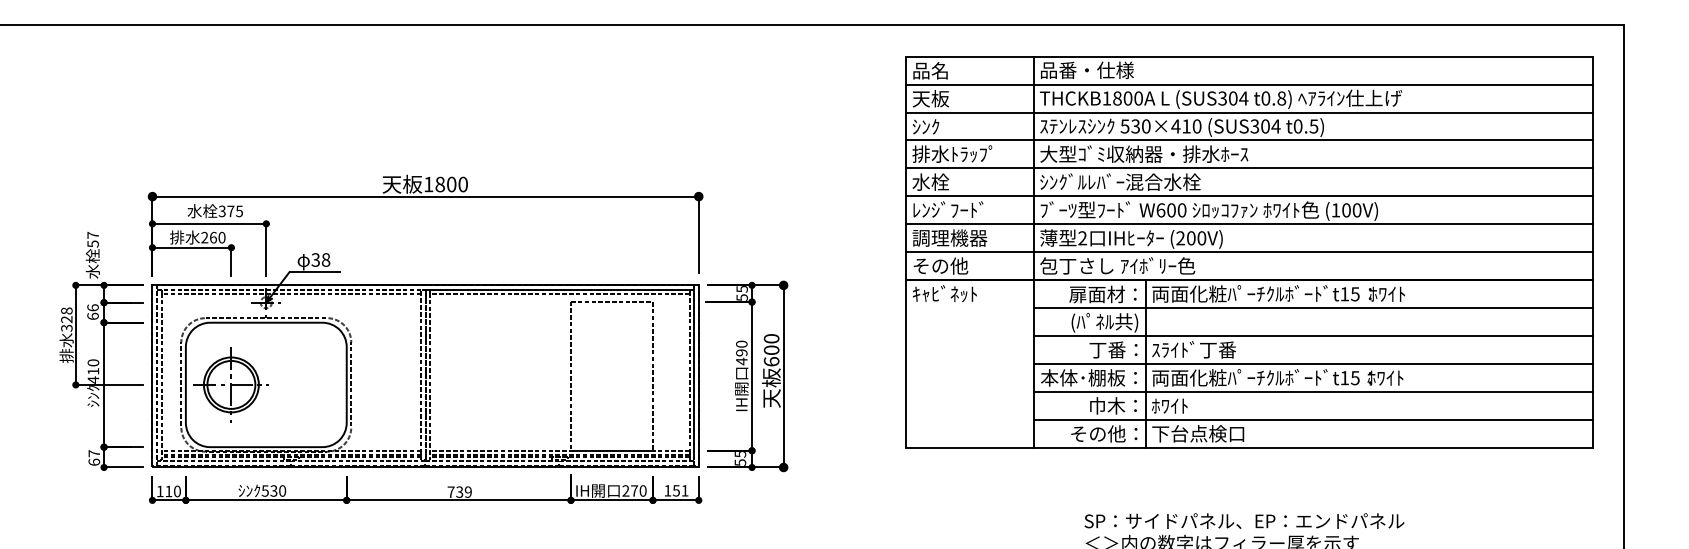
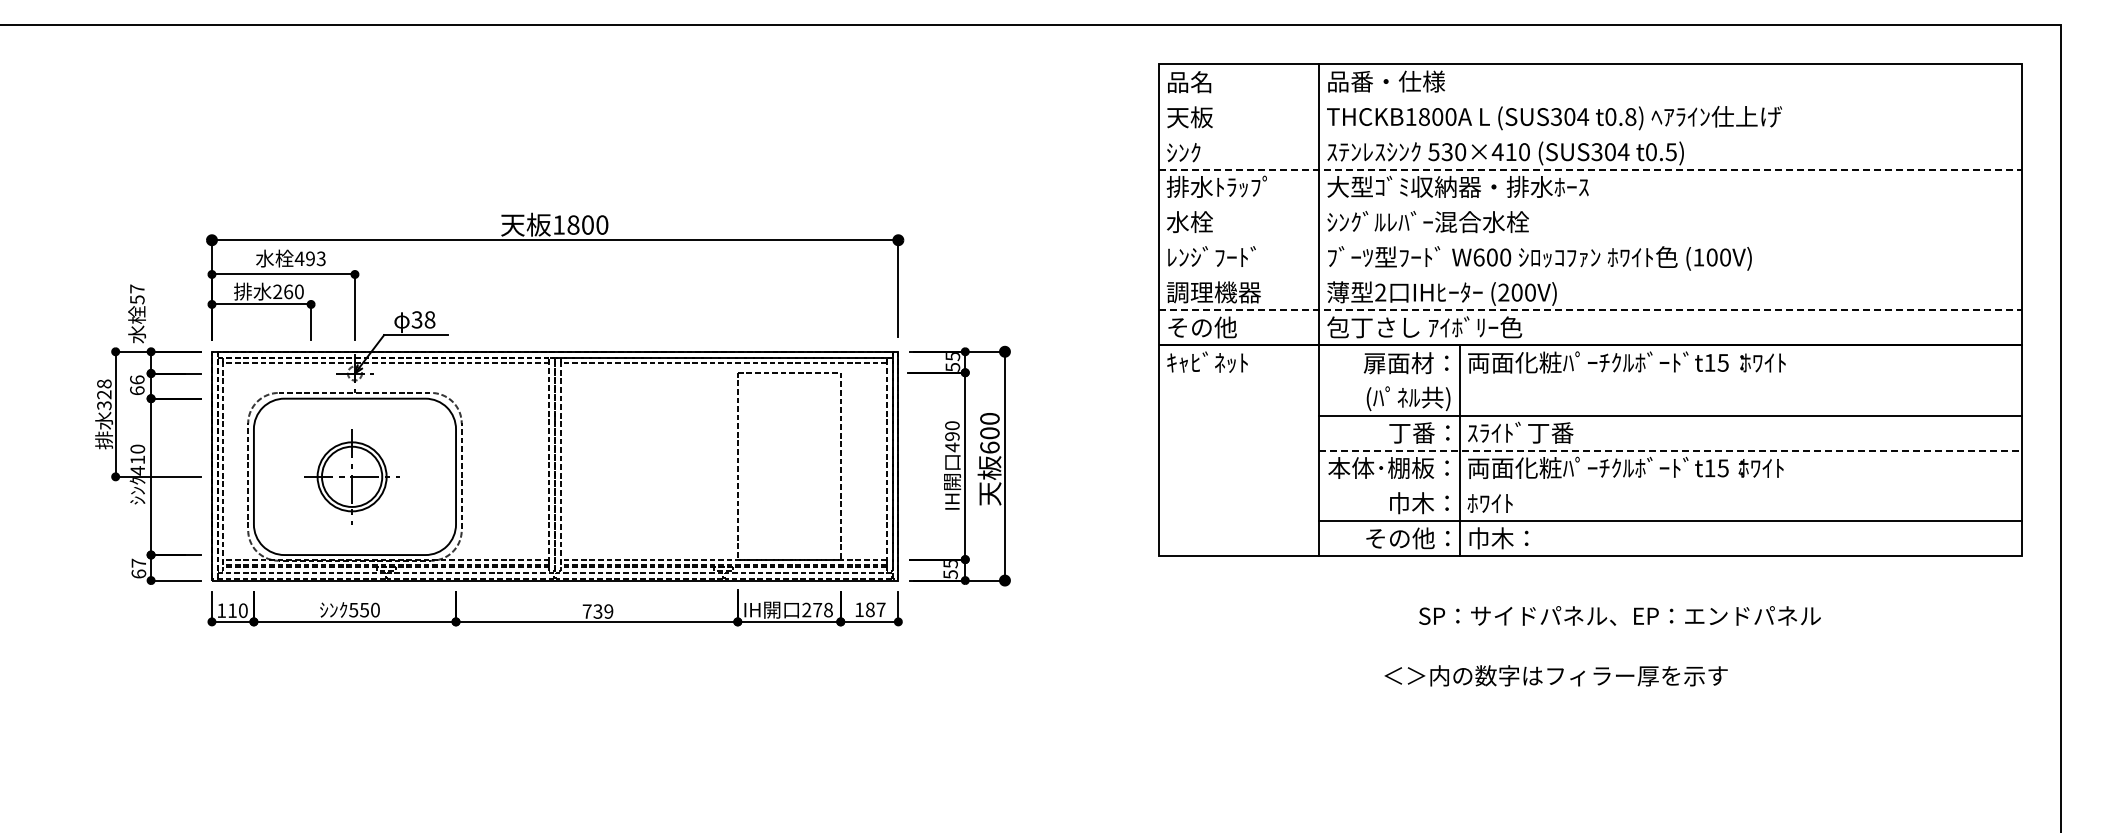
line: (1248, 84) -> (1589, 99), removed
line: (1248, 112) -> (1589, 134), removed
line: (1249, 140) -> (1590, 169), solid -> dashed
line: (1248, 168) -> (1589, 204), removed
line: (1248, 196) -> (1589, 239), removed
text: (230, 211) -> (309, 258), 375 -> 493
line: (1248, 224) -> (1589, 275), removed
line: (1249, 252) -> (1590, 310), solid -> dashed
line: (1313, 308) -> (1670, 380), removed
line: (1314, 363) -> (1671, 450), solid -> dashed
part: (230, 384) -> (351, 476), moved
line: (1313, 391) -> (1670, 485), removed
text: (1197, 433) -> (1525, 538), 下台点検口 -> 巾木：
text: (273, 490) -> (364, 609), 530 -> 550
text: (680, 490) -> (875, 609), 151 -> 187
text: (643, 491) -> (828, 610), 270 -> 278
text: (1244, 520) -> (1619, 615), moved

